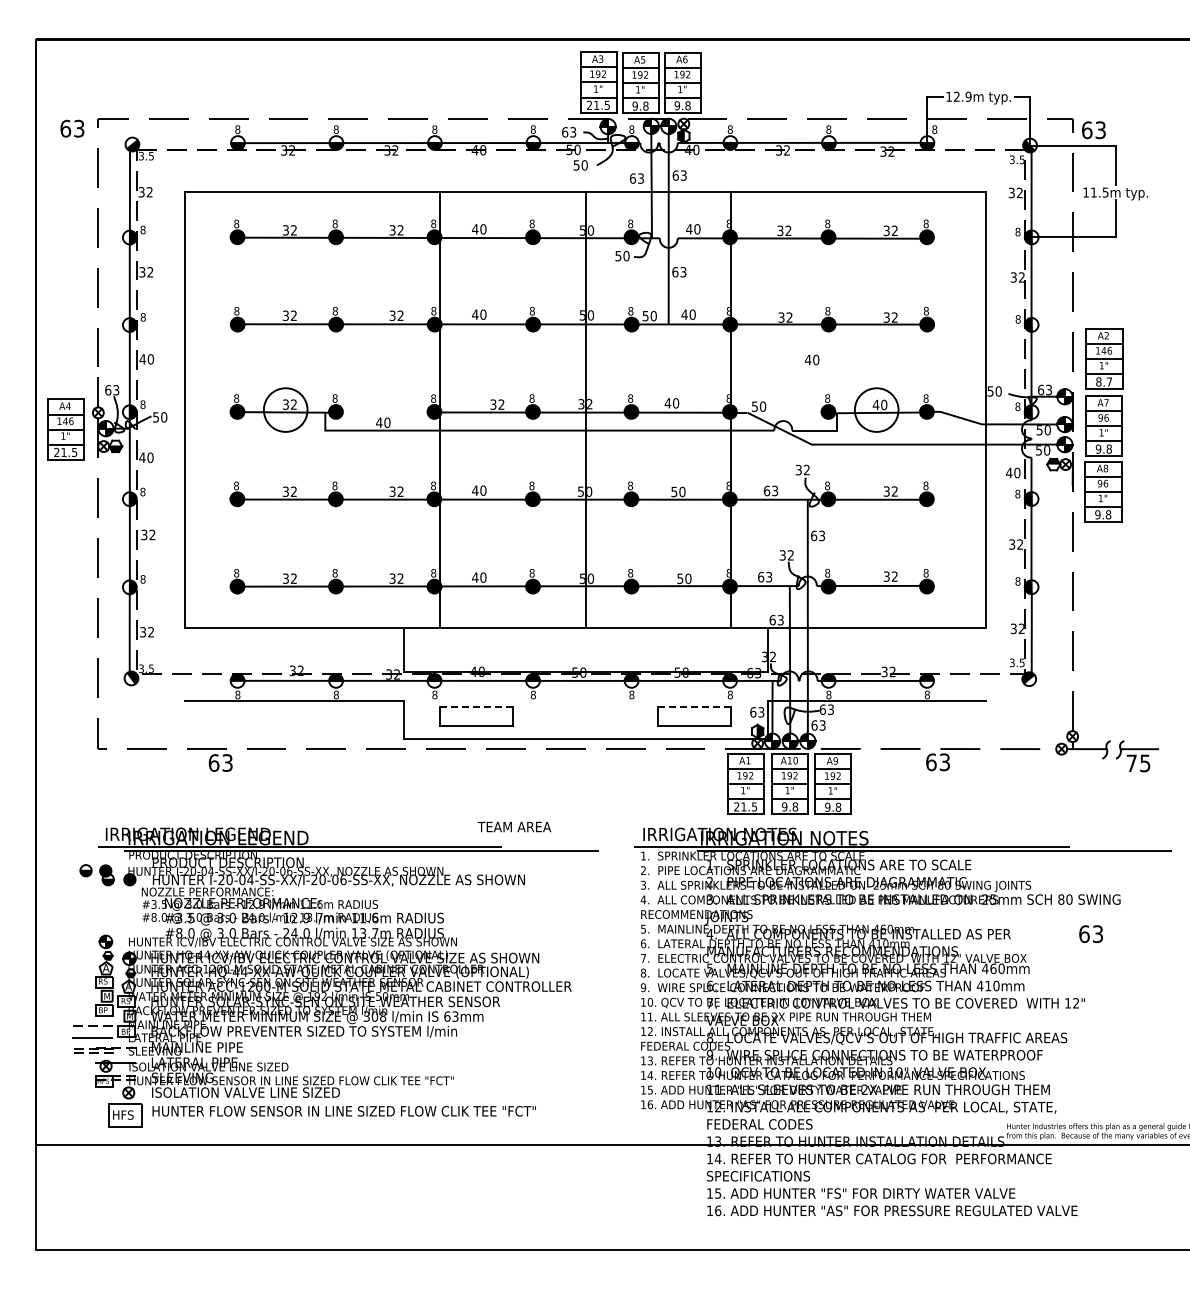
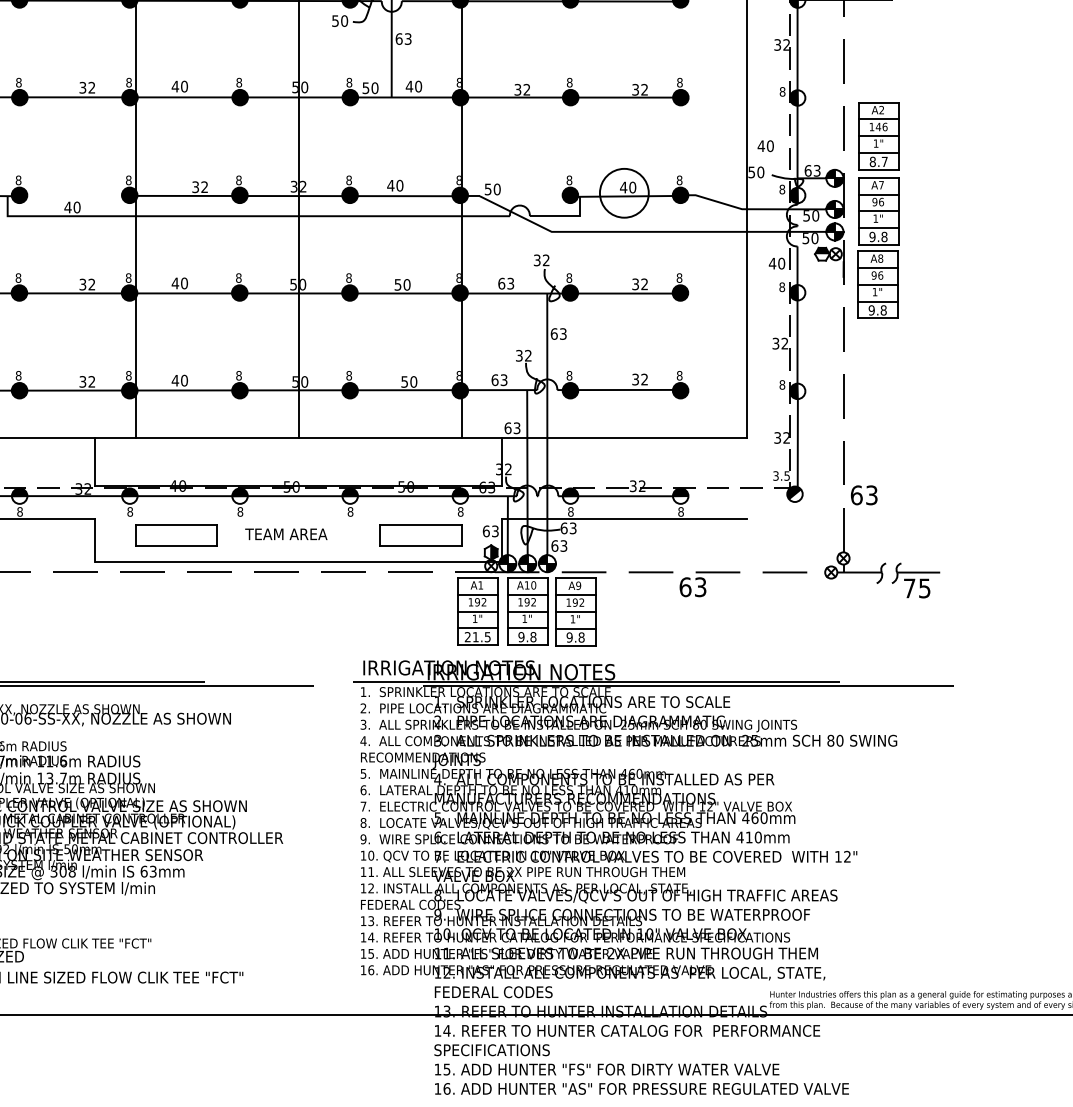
text: (811, 359) -> (765, 145), moved
line: (476, 706) -> (176, 524), dashed -> solid
line: (695, 706) -> (421, 524), dashed -> solid
text: (514, 826) -> (286, 533), moved
text: (1090, 933) -> (863, 494), moved

